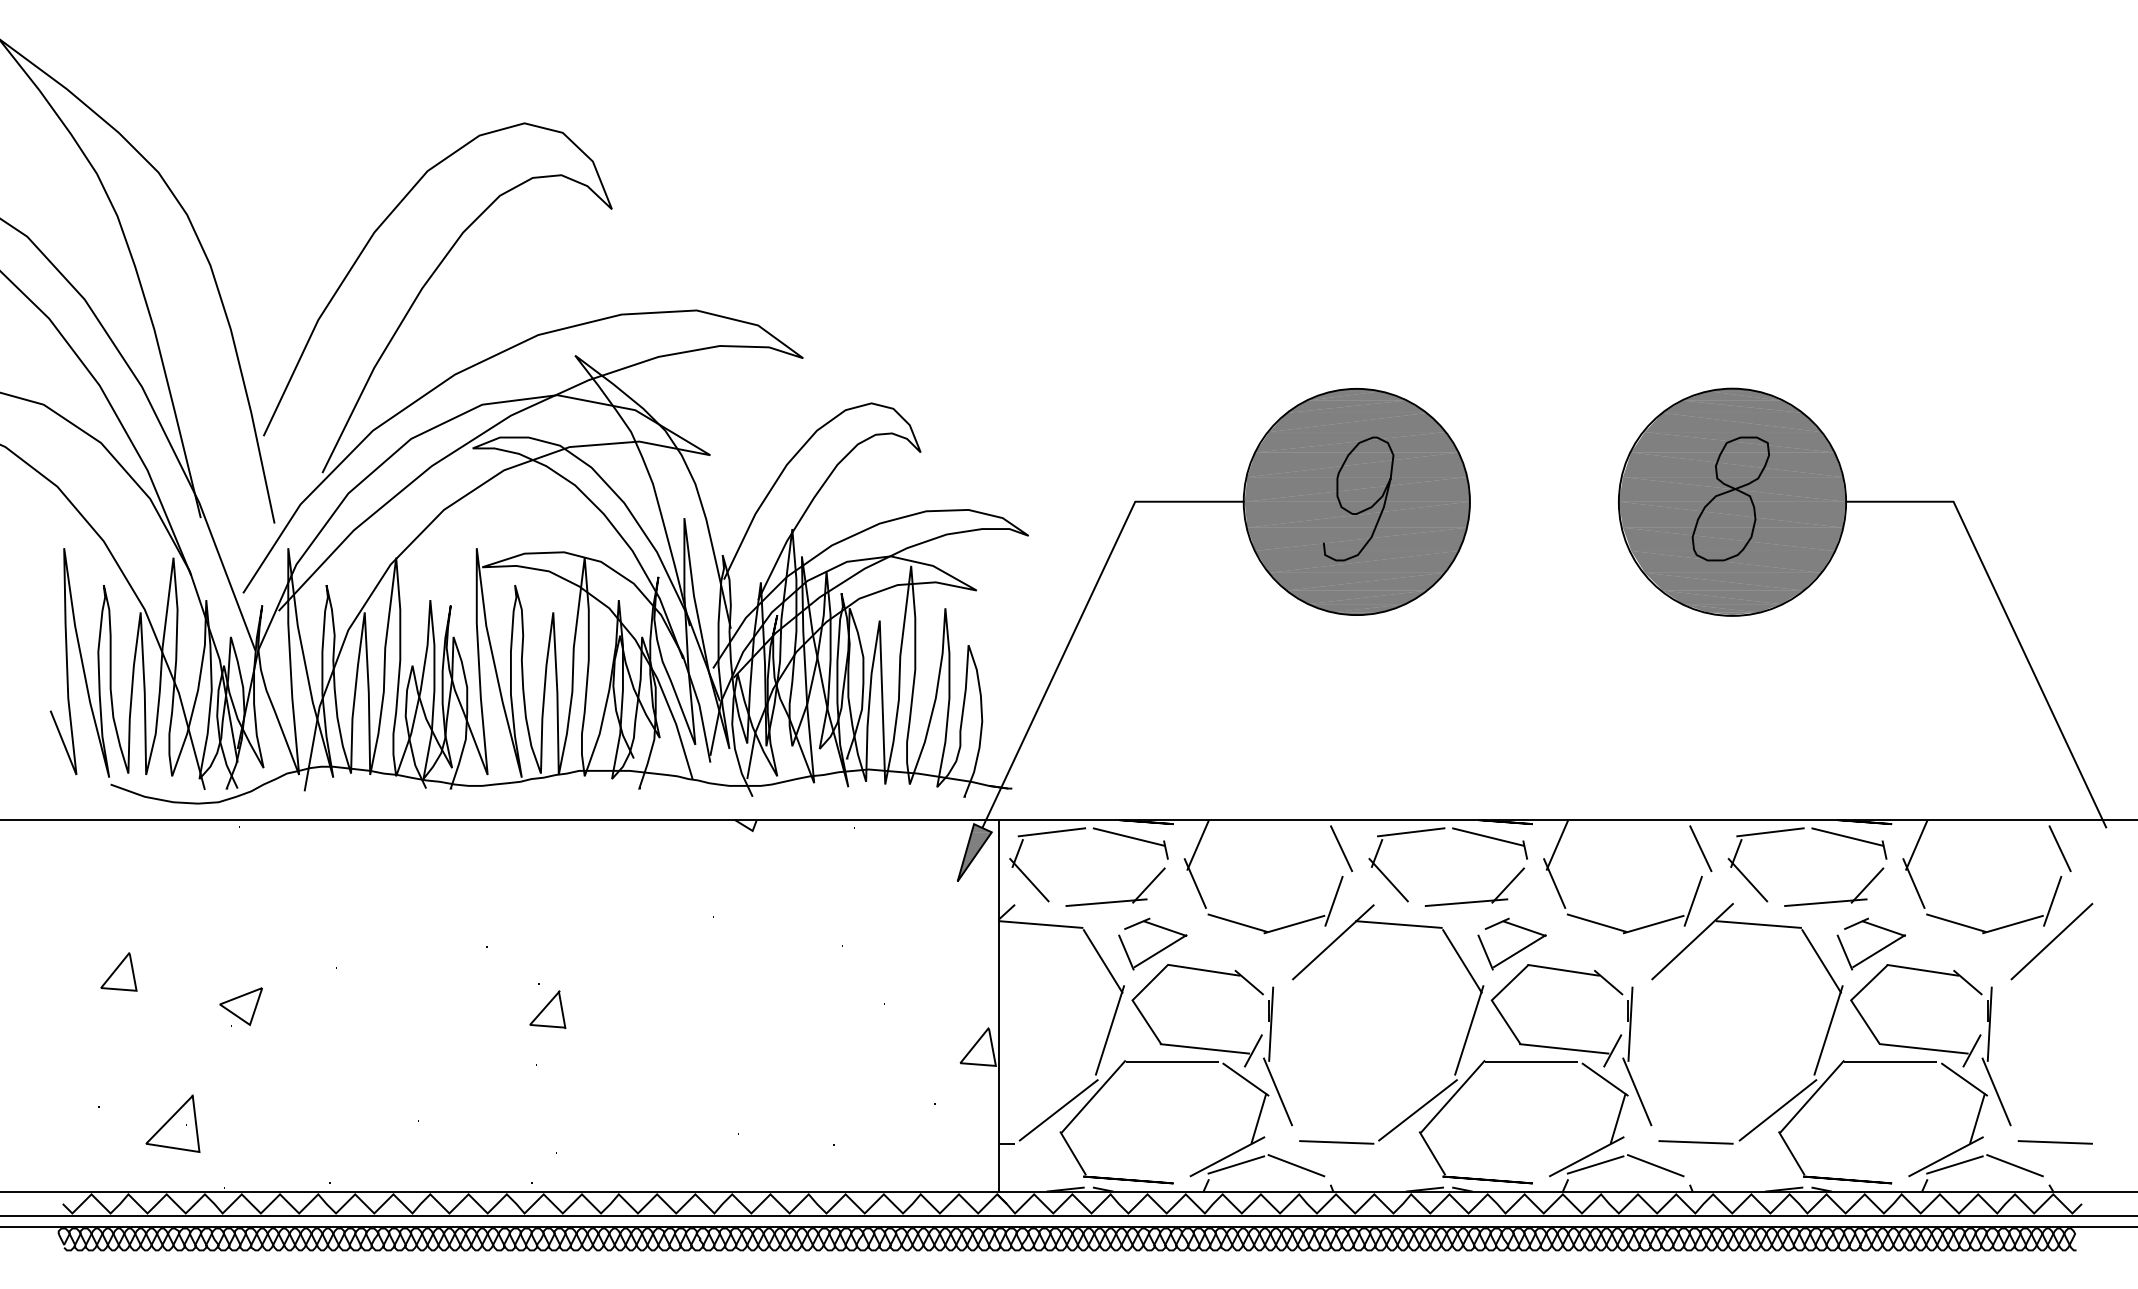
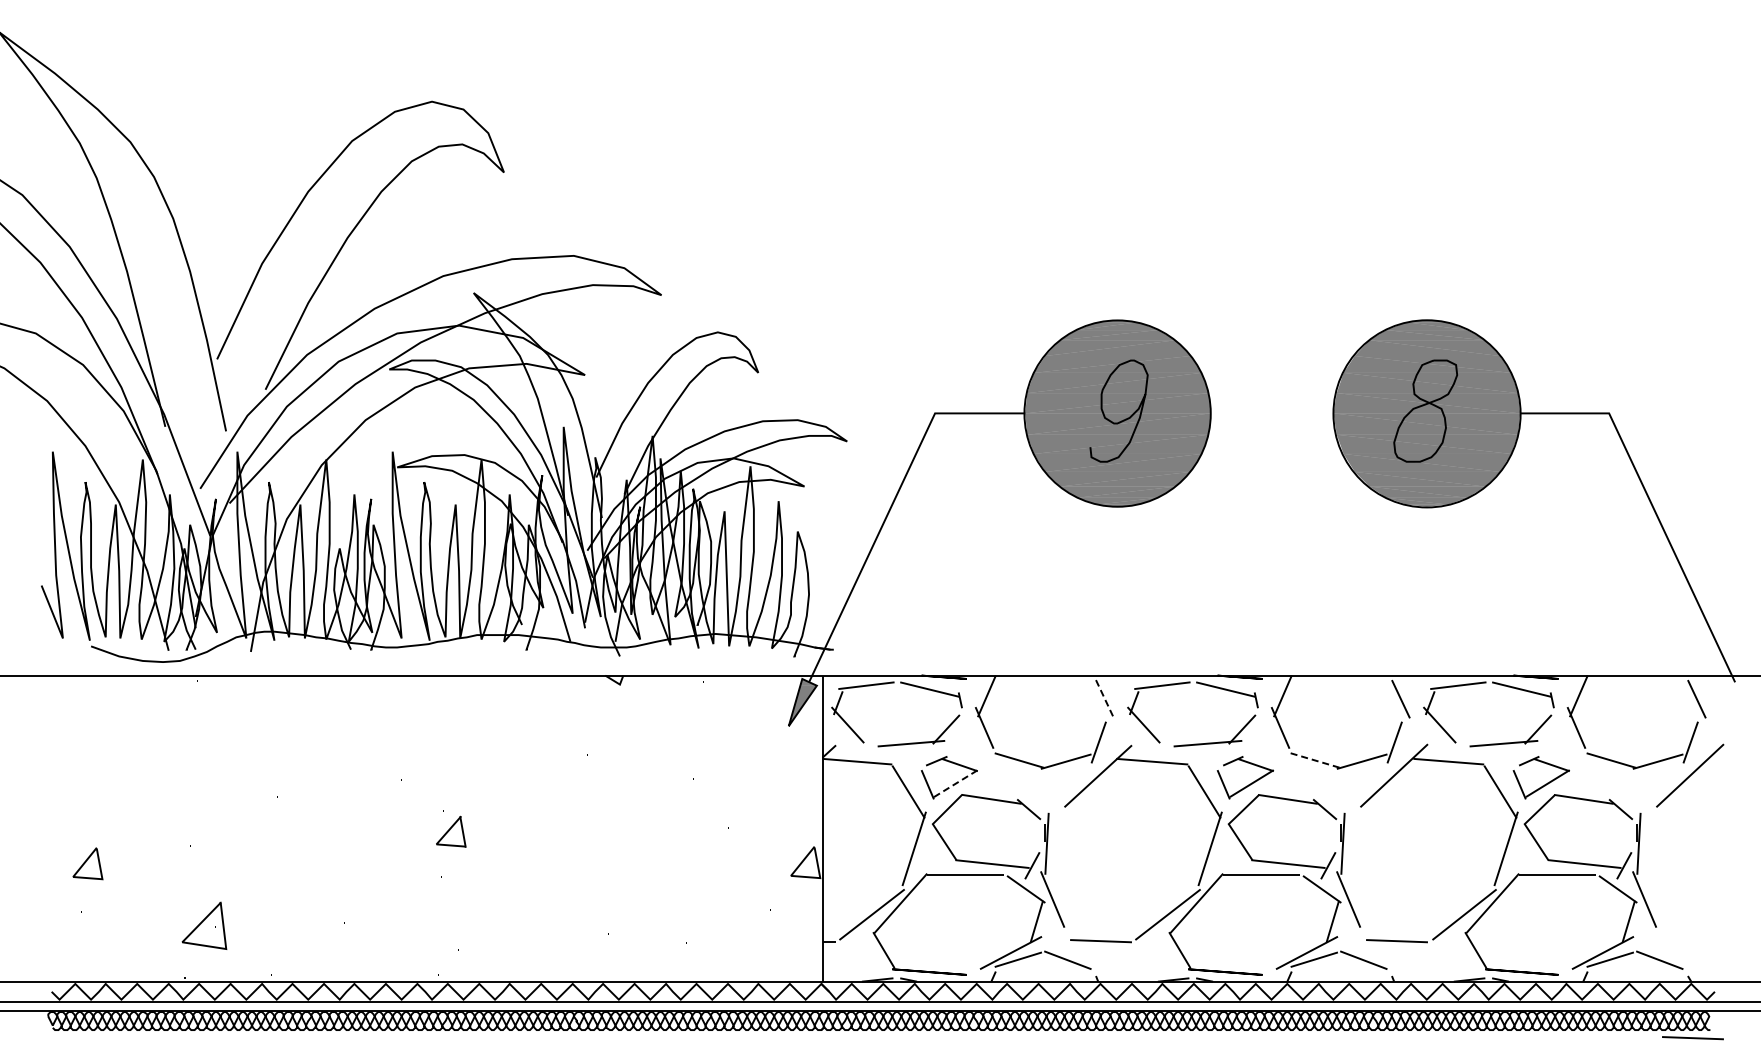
line: (1342, 849) -> (1105, 699), solid -> dashed
line: (1597, 923) -> (1315, 760), solid -> dashed
line: (1160, 951) -> (955, 783), solid -> dashed
line: (117, 970) -> (86, 862), moved
part: (241, 1006) -> (198, 829), removed
part: (173, 1123) -> (204, 925), moved
line: (2054, 1142) -> (1692, 1038), moved

